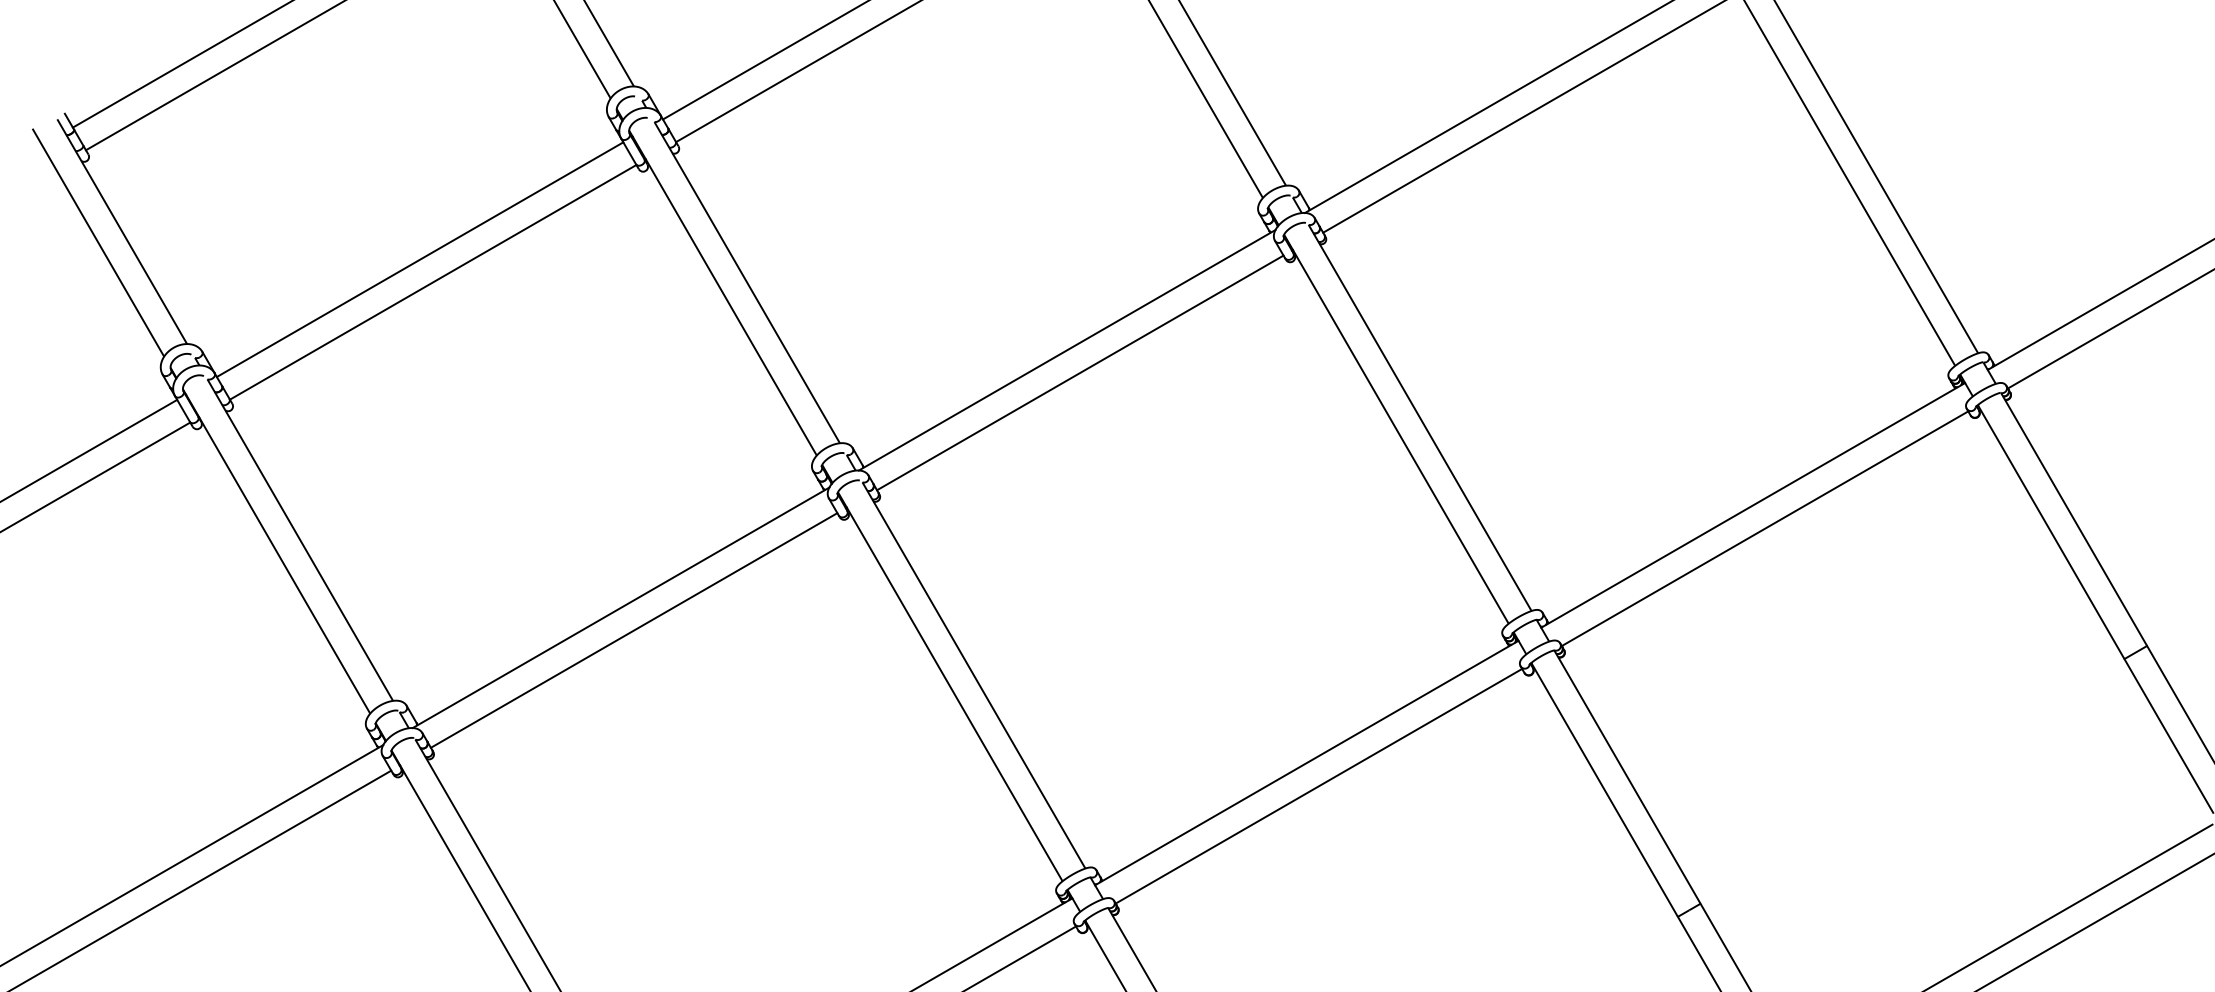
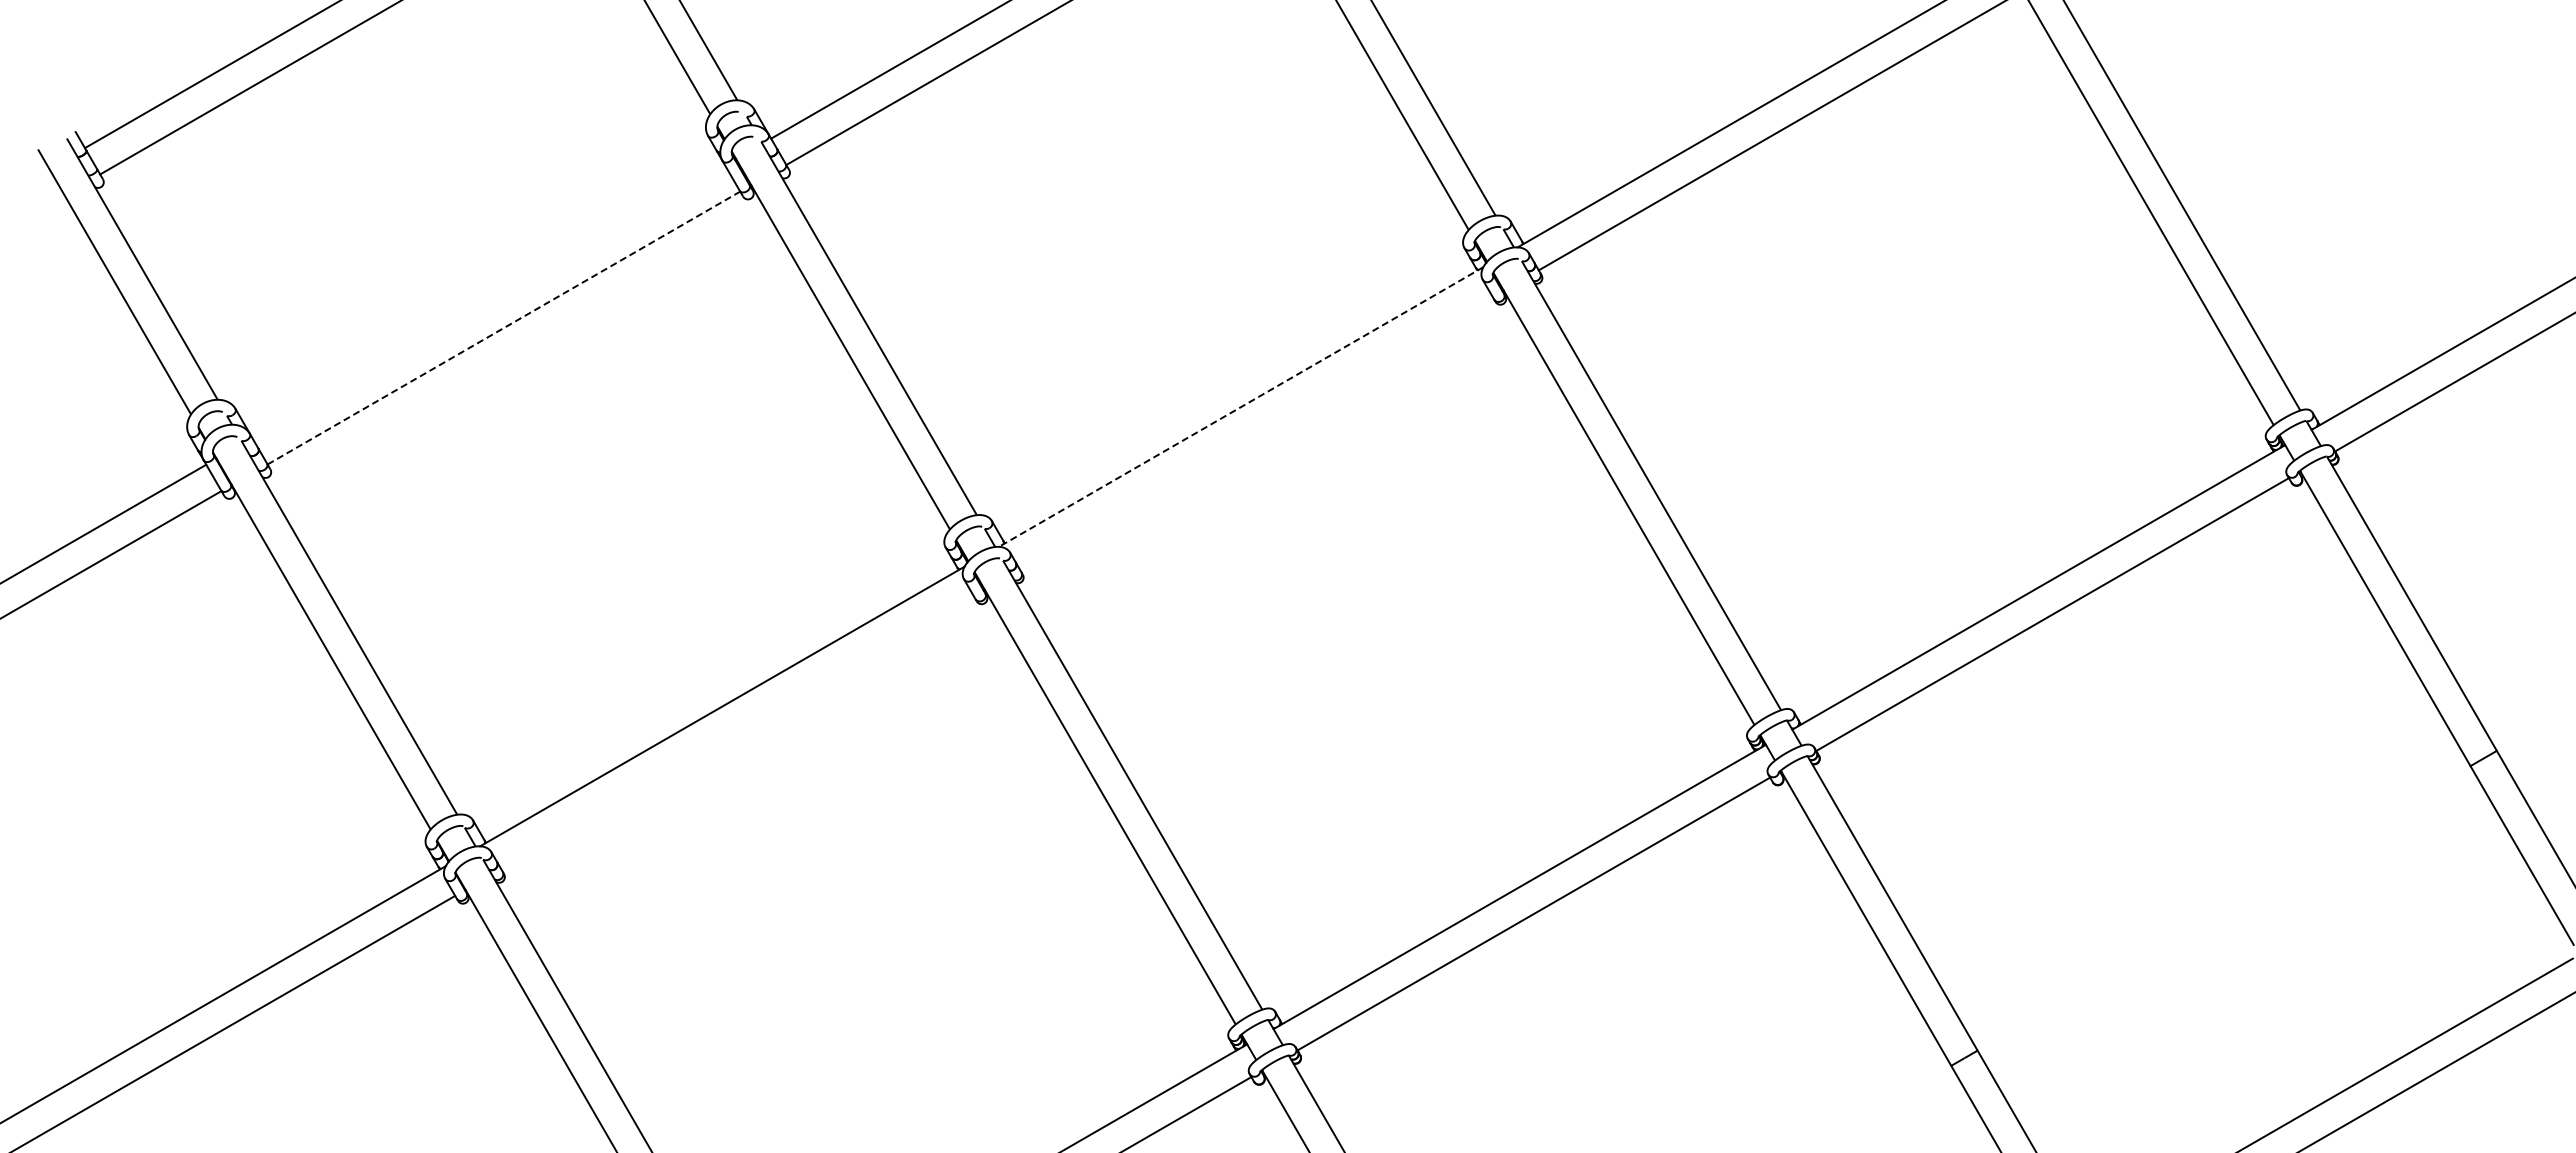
line: (419, 259) -> (488, 301), removed
line: (432, 282) -> (503, 328), solid -> dashed
line: (1067, 350) -> (1241, 407), solid -> dashed
line: (1080, 372) -> (1256, 432), removed
line: (634, 630) -> (737, 732), removed

